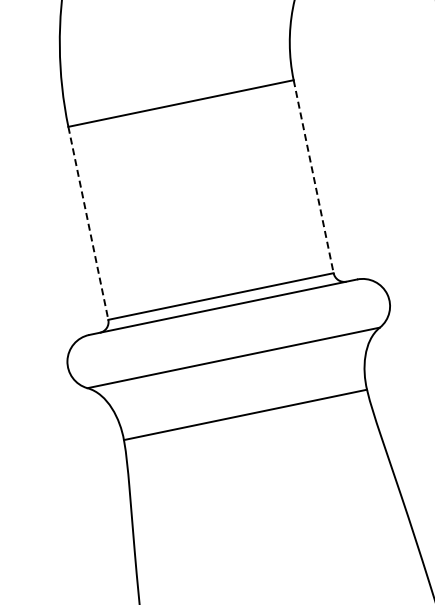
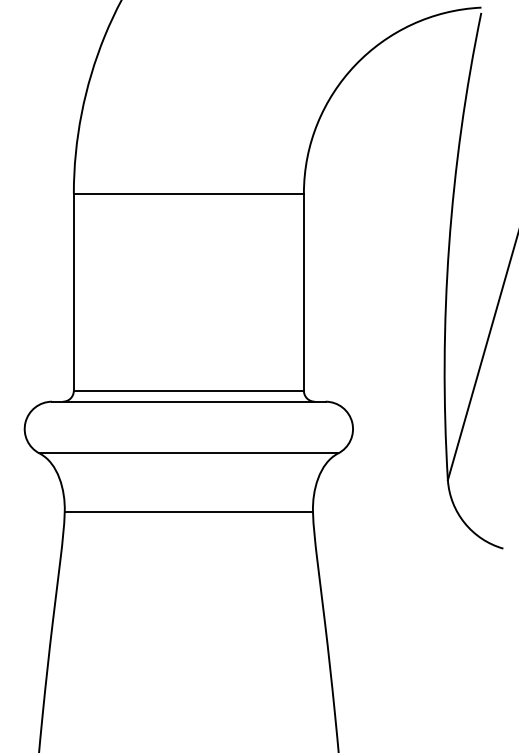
line: (313, 177) -> (303, 292), dashed -> solid
line: (88, 223) -> (73, 292), dashed -> solid

